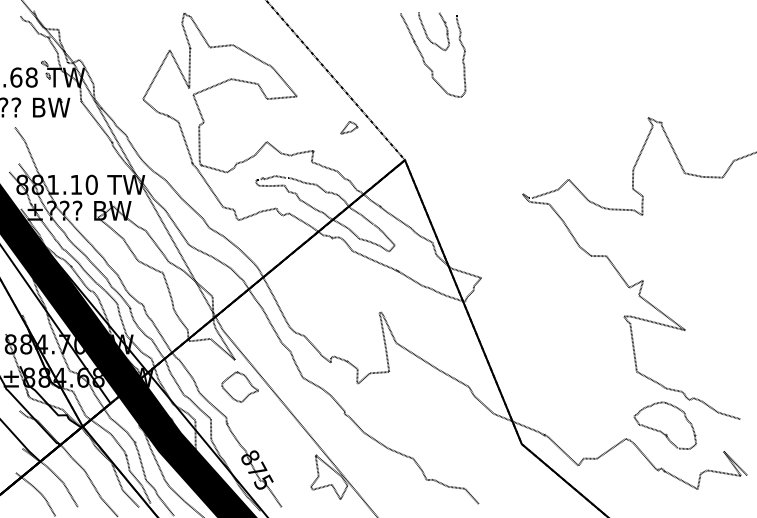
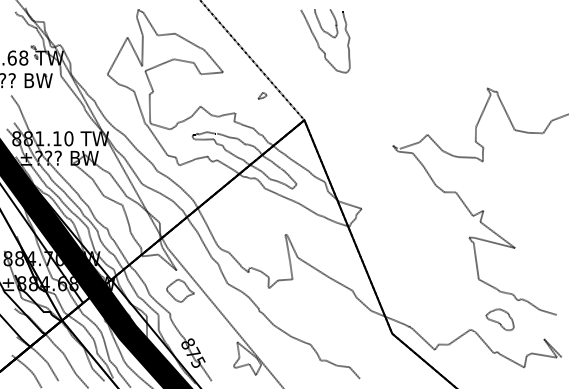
part: (349, 127) -> (262, 95), size x0.7
part: (664, 425) -> (499, 319), size x0.6

